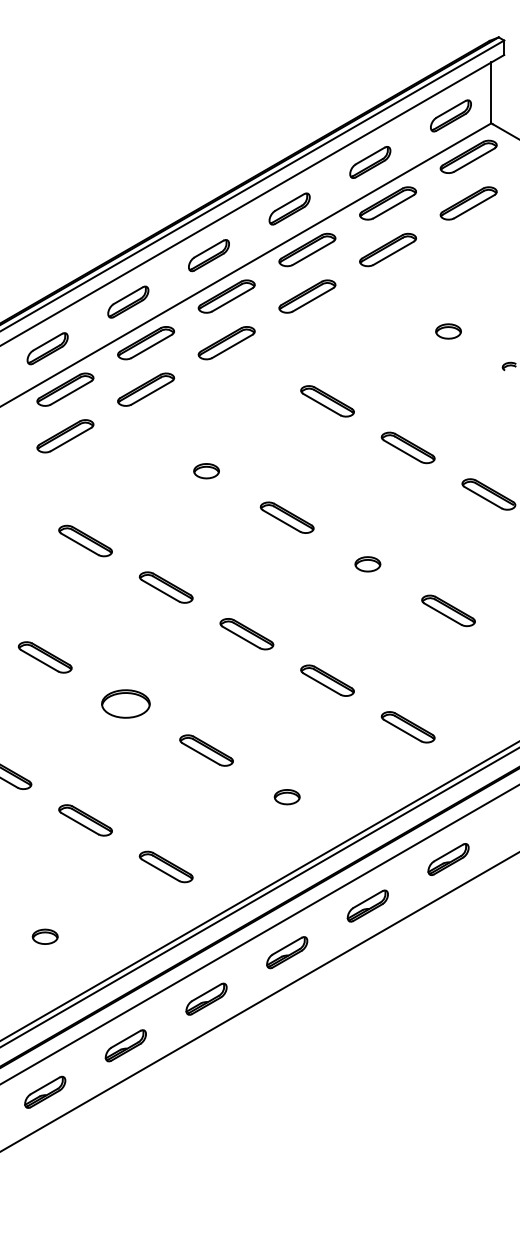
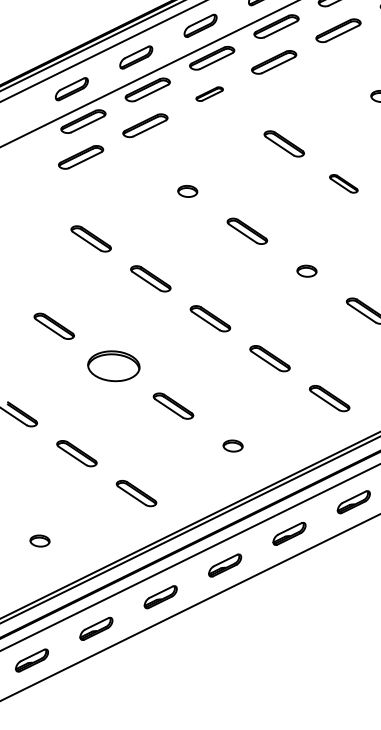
part: (226, 343) -> (209, 94), size x0.6
part: (407, 447) -> (343, 183), size x0.7
part: (125, 703) -> (113, 365), size x1.4

